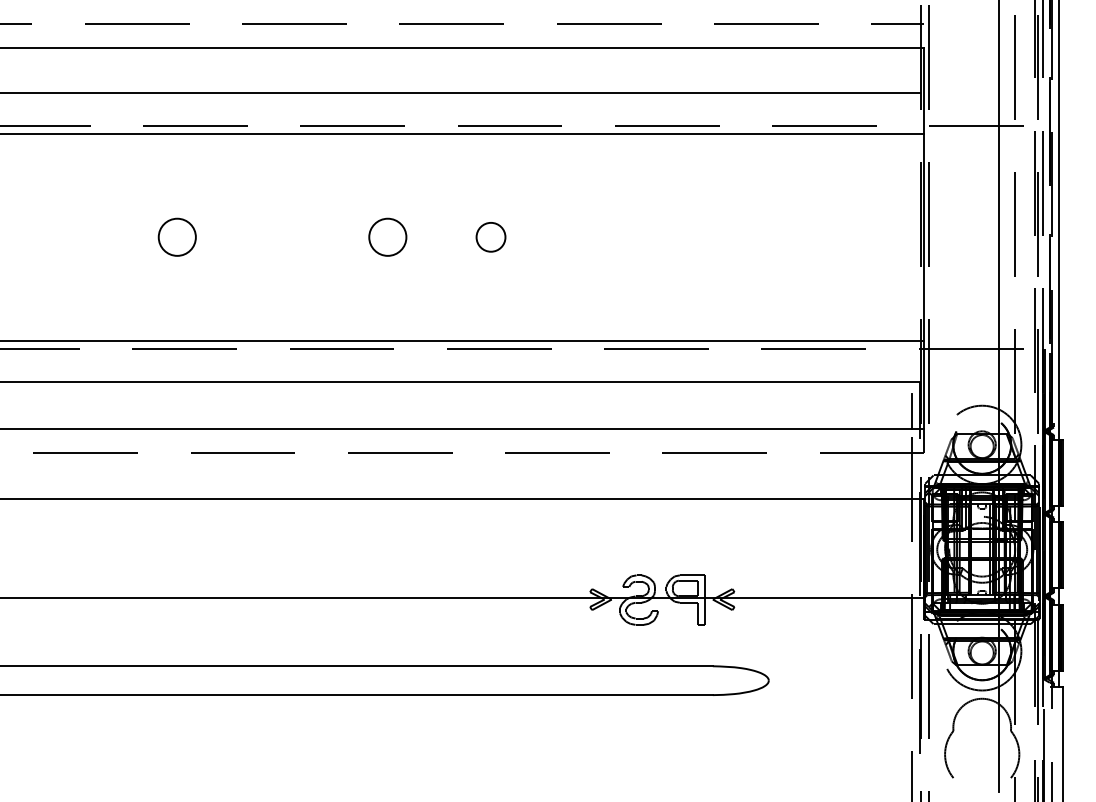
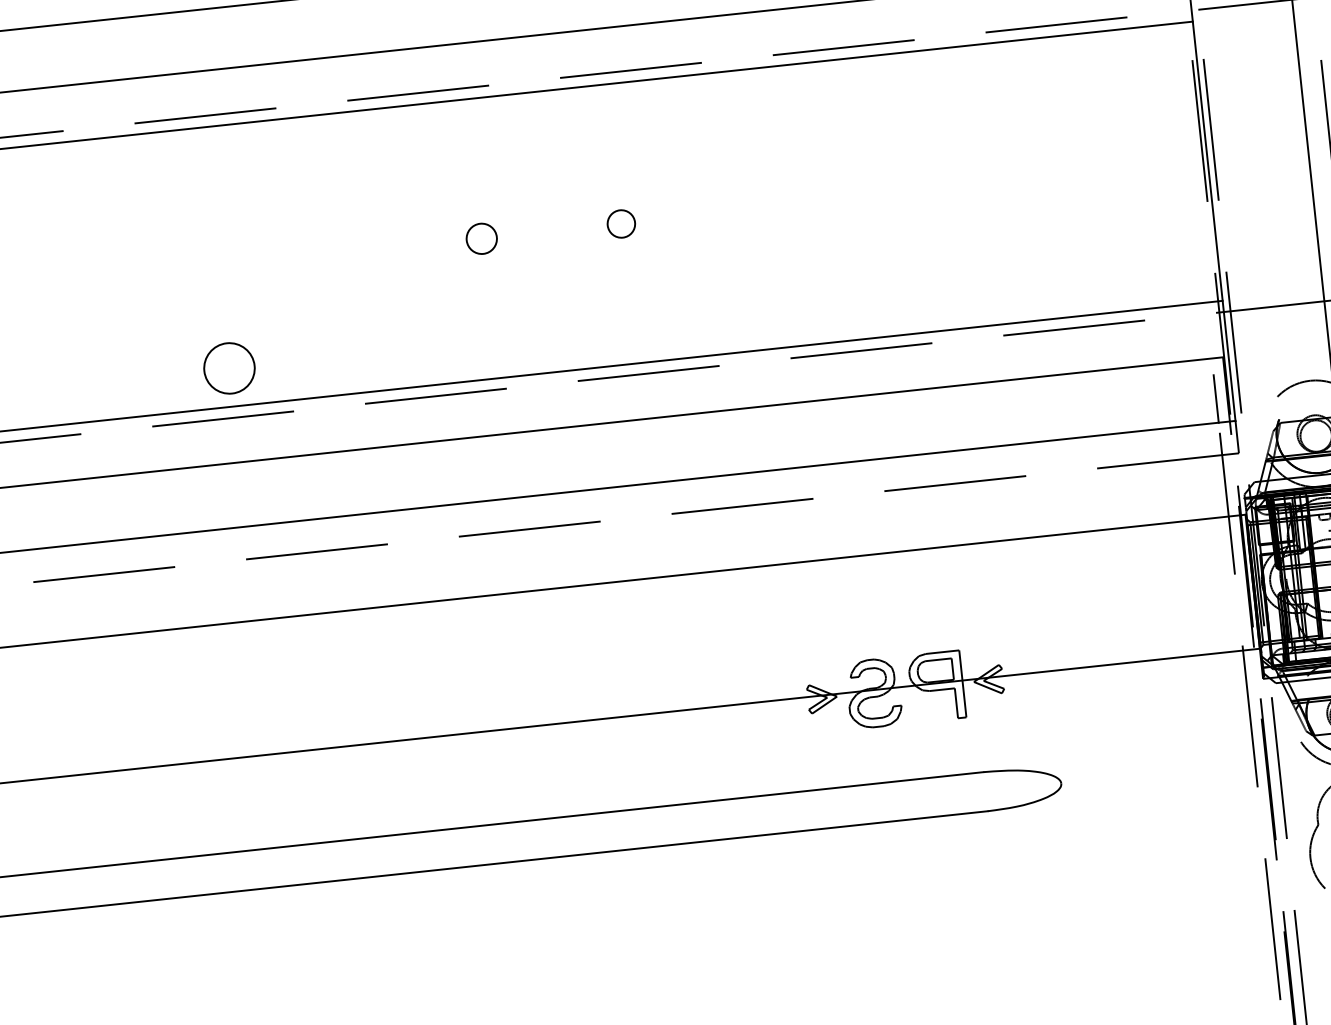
circle: (176, 236) -> (228, 367), moved
circle: (387, 236) -> (481, 237), size x0.6
circle: (490, 237) -> (620, 224), size x0.7

